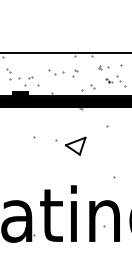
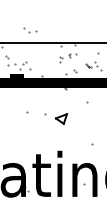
part: (103, 67) -> (72, 55), moved
part: (56, 72) -> (30, 30), moved
part: (75, 145) -> (61, 118), size x0.7

